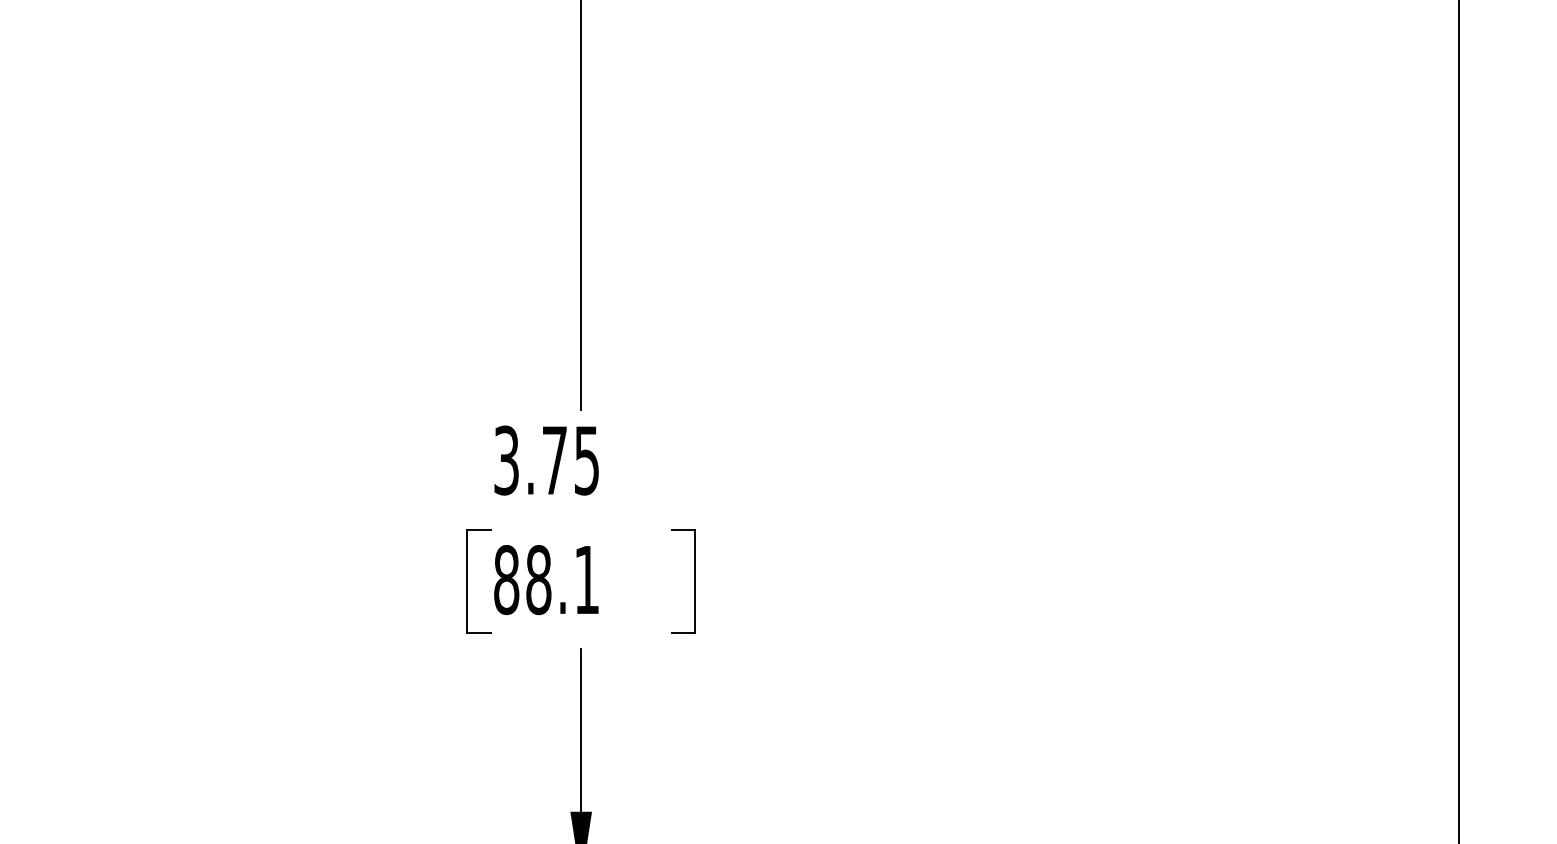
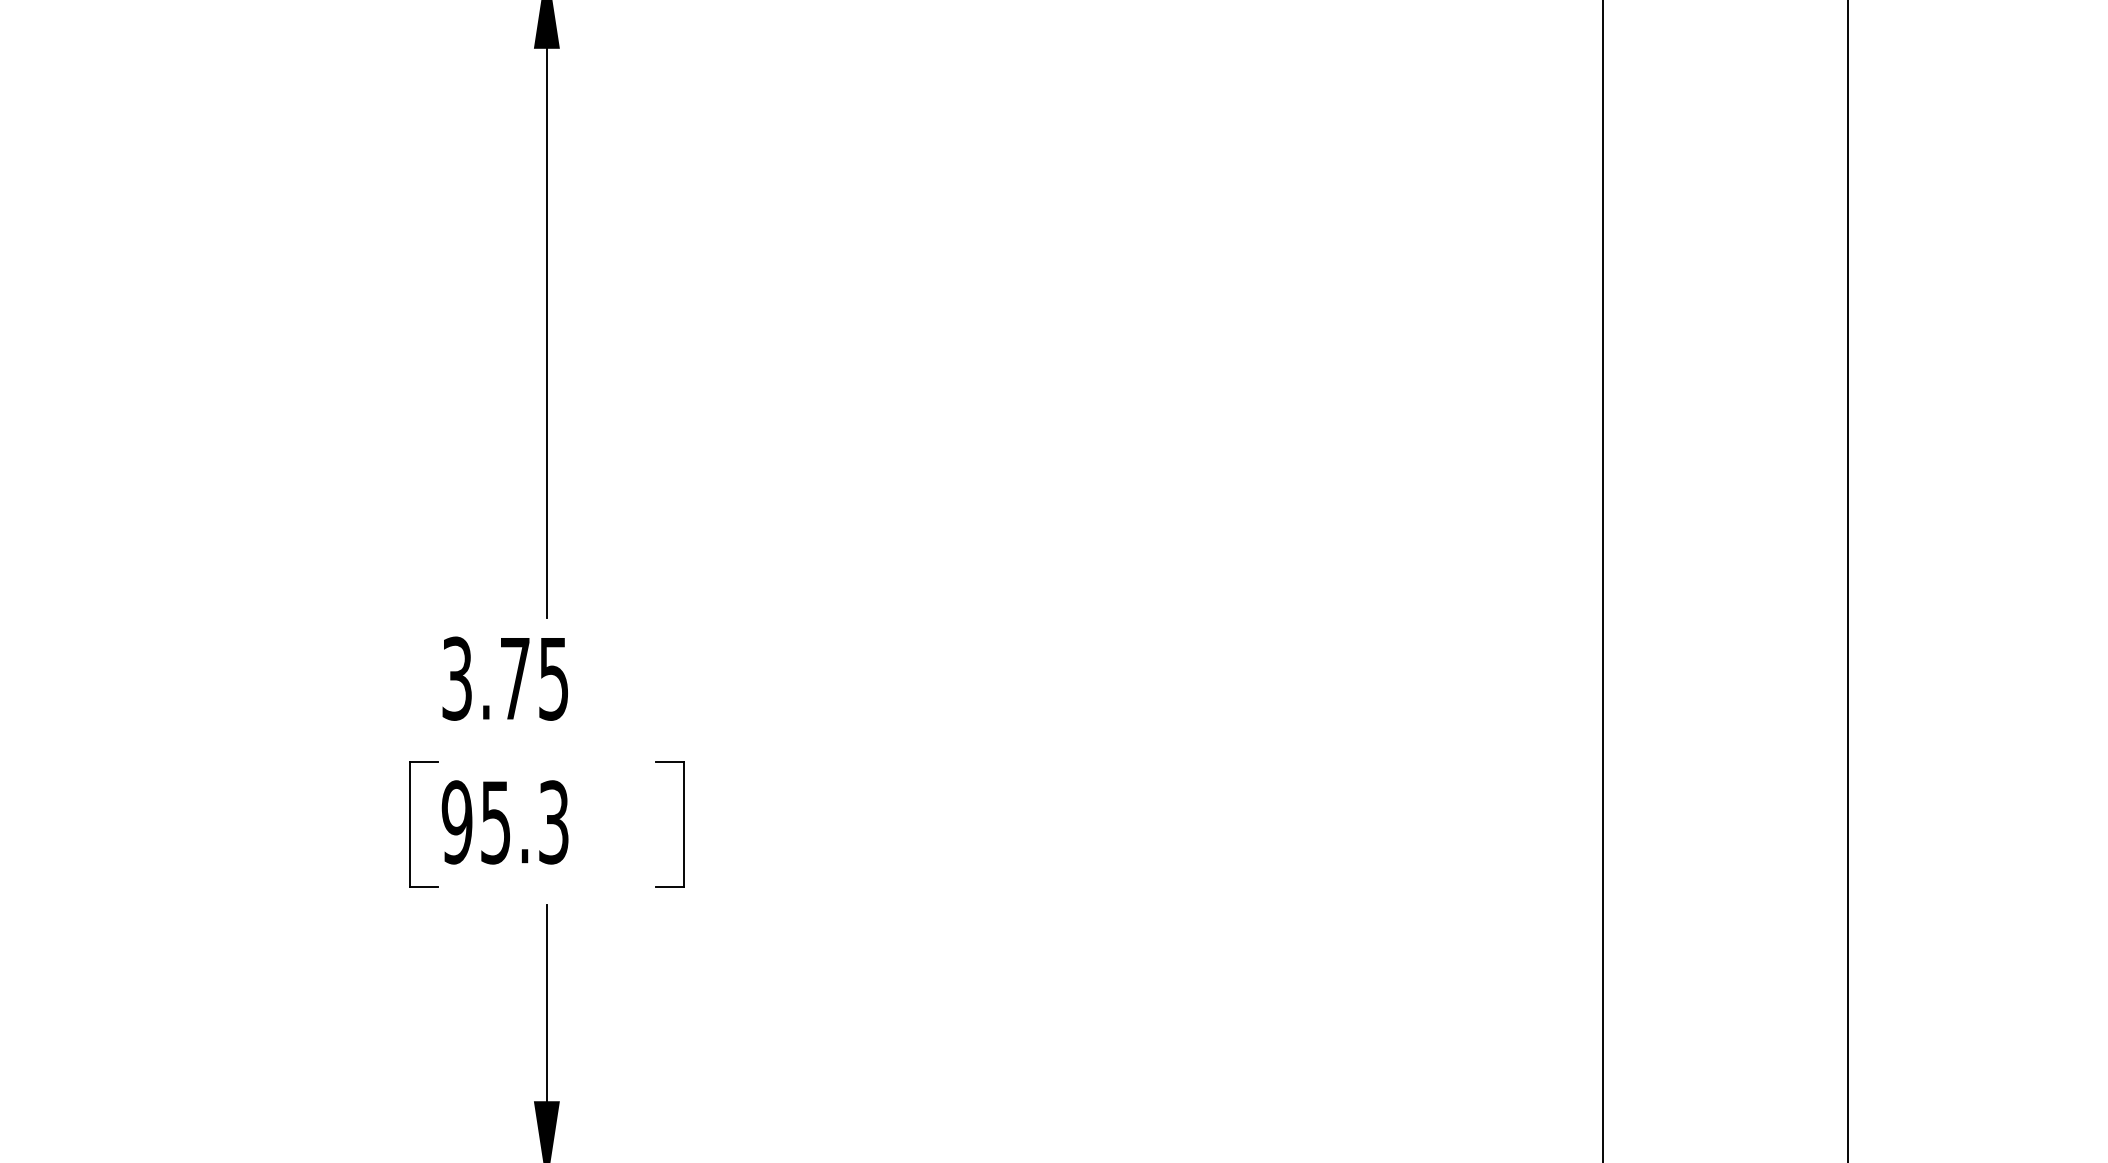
text: (545, 580) -> (504, 822), 88.1 -> 95.3

